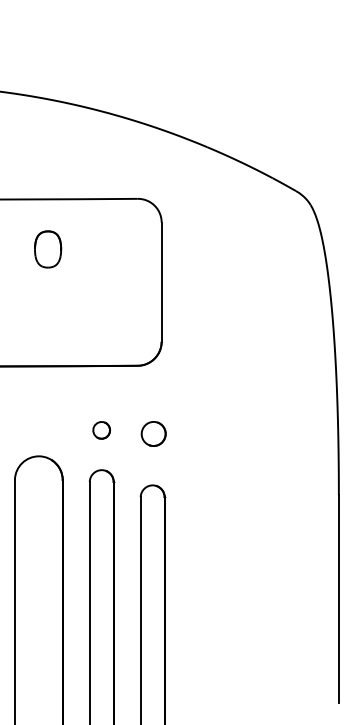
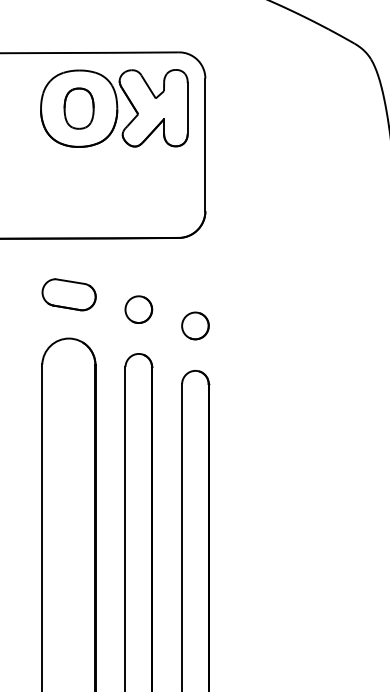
part: (79, 248) -> (114, 107), added
part: (38, 416) -> (68, 294), added
part: (101, 430) -> (138, 309), size x1.43
part: (153, 433) -> (195, 325), moved

